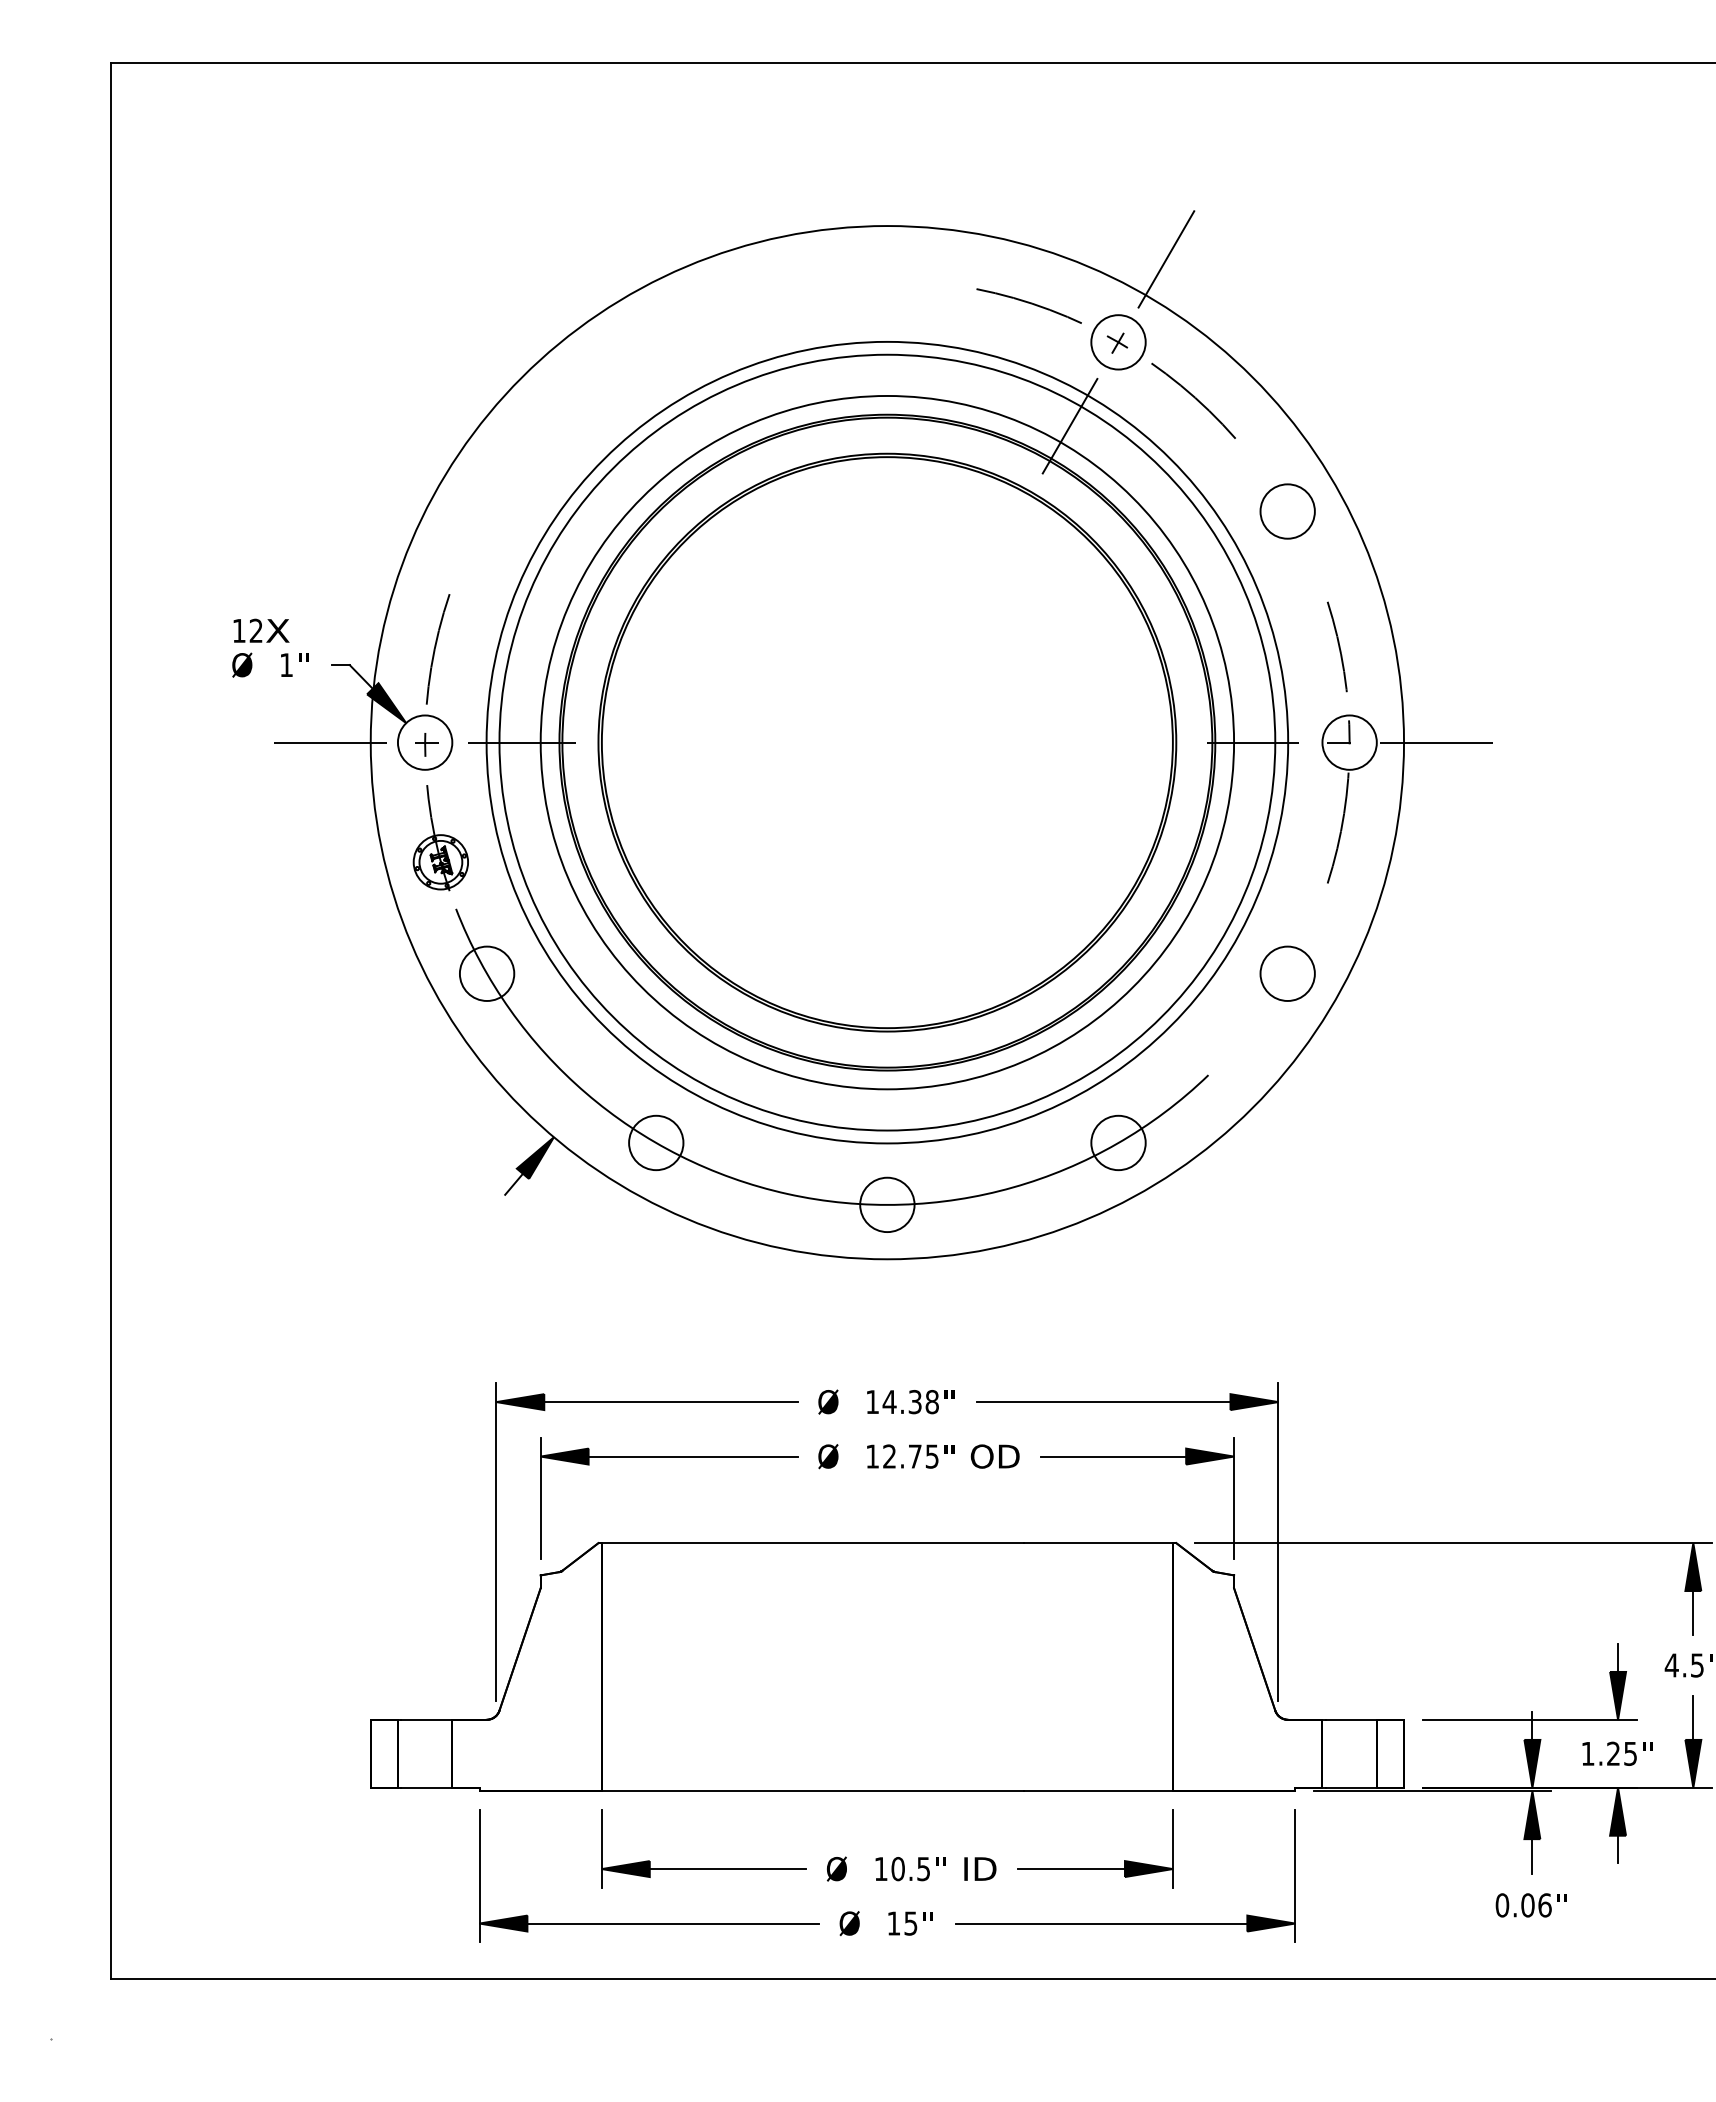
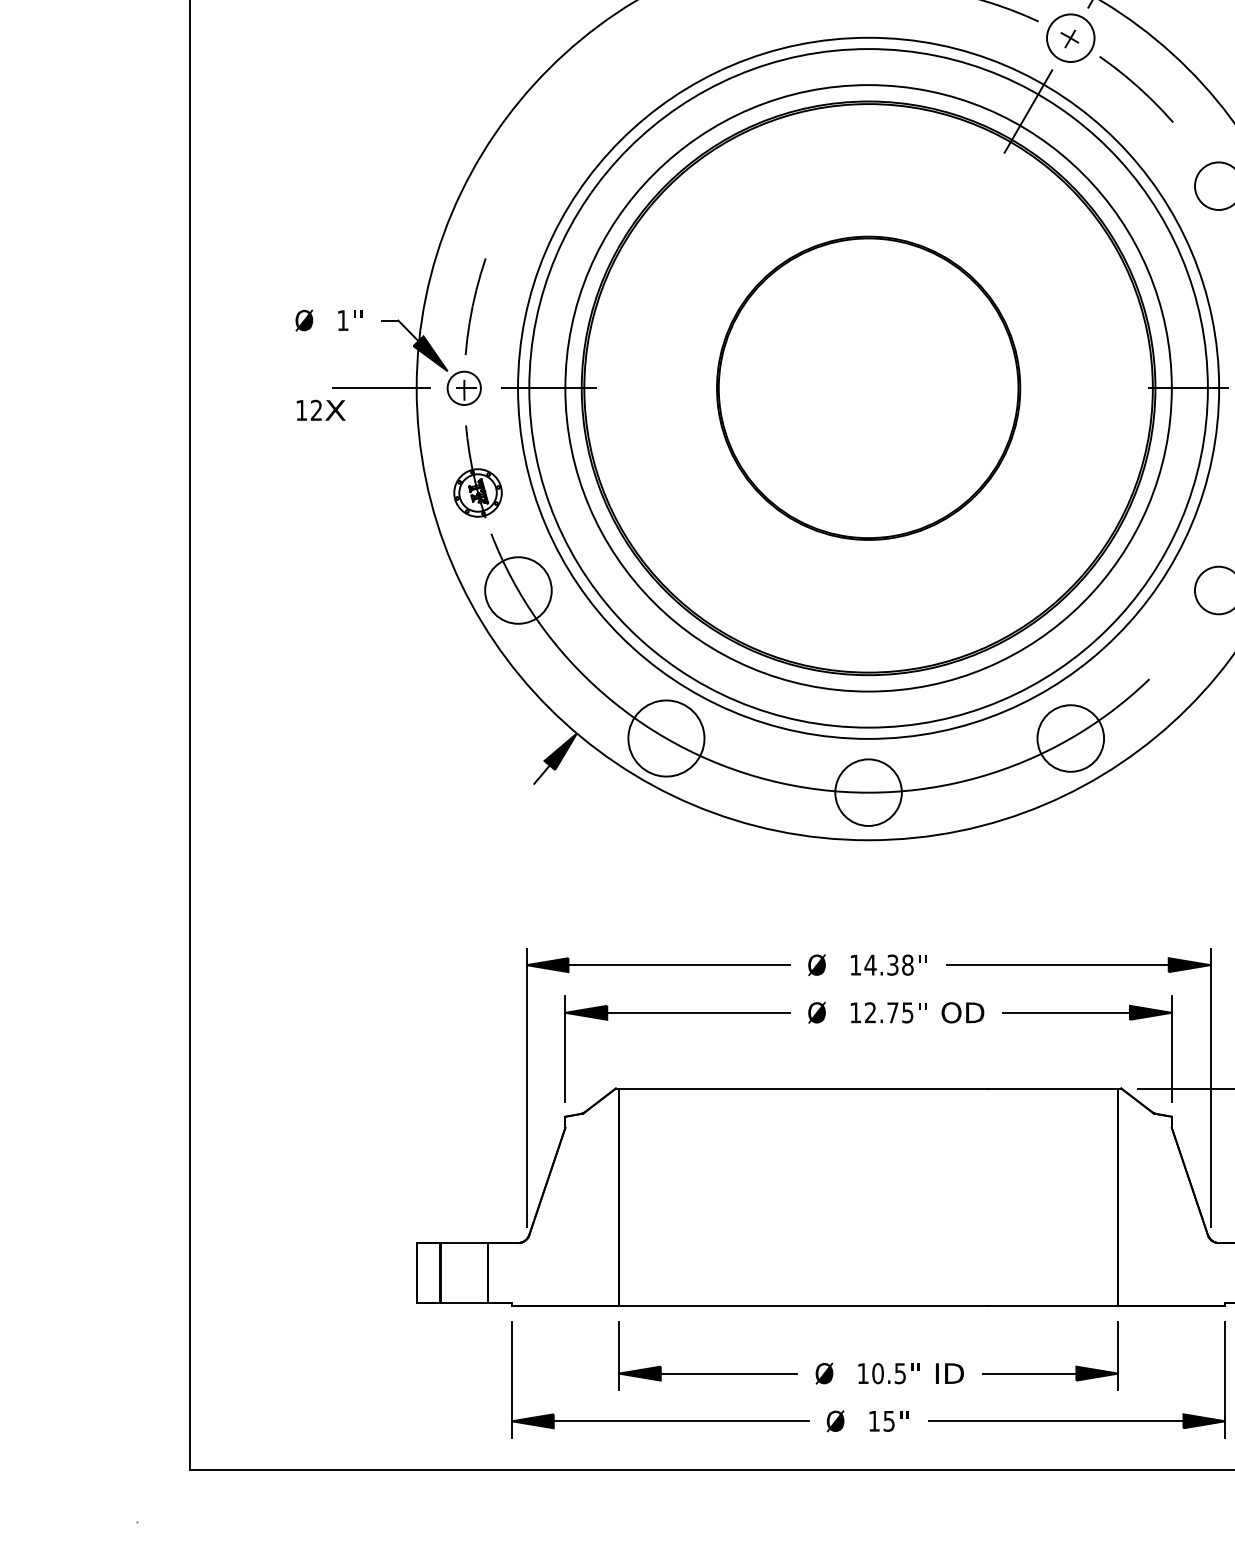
text: (261, 630) -> (321, 410), moved
circle: (424, 742) -> (463, 388), size x0.7
part: (887, 742) -> (868, 388), size x0.6
circle: (486, 973) -> (517, 590), size x1.4
circle: (656, 1142) -> (666, 738), size x1.6
circle: (1118, 1142) -> (1070, 738), size x1.4
circle: (887, 1204) -> (868, 792), size x1.4

